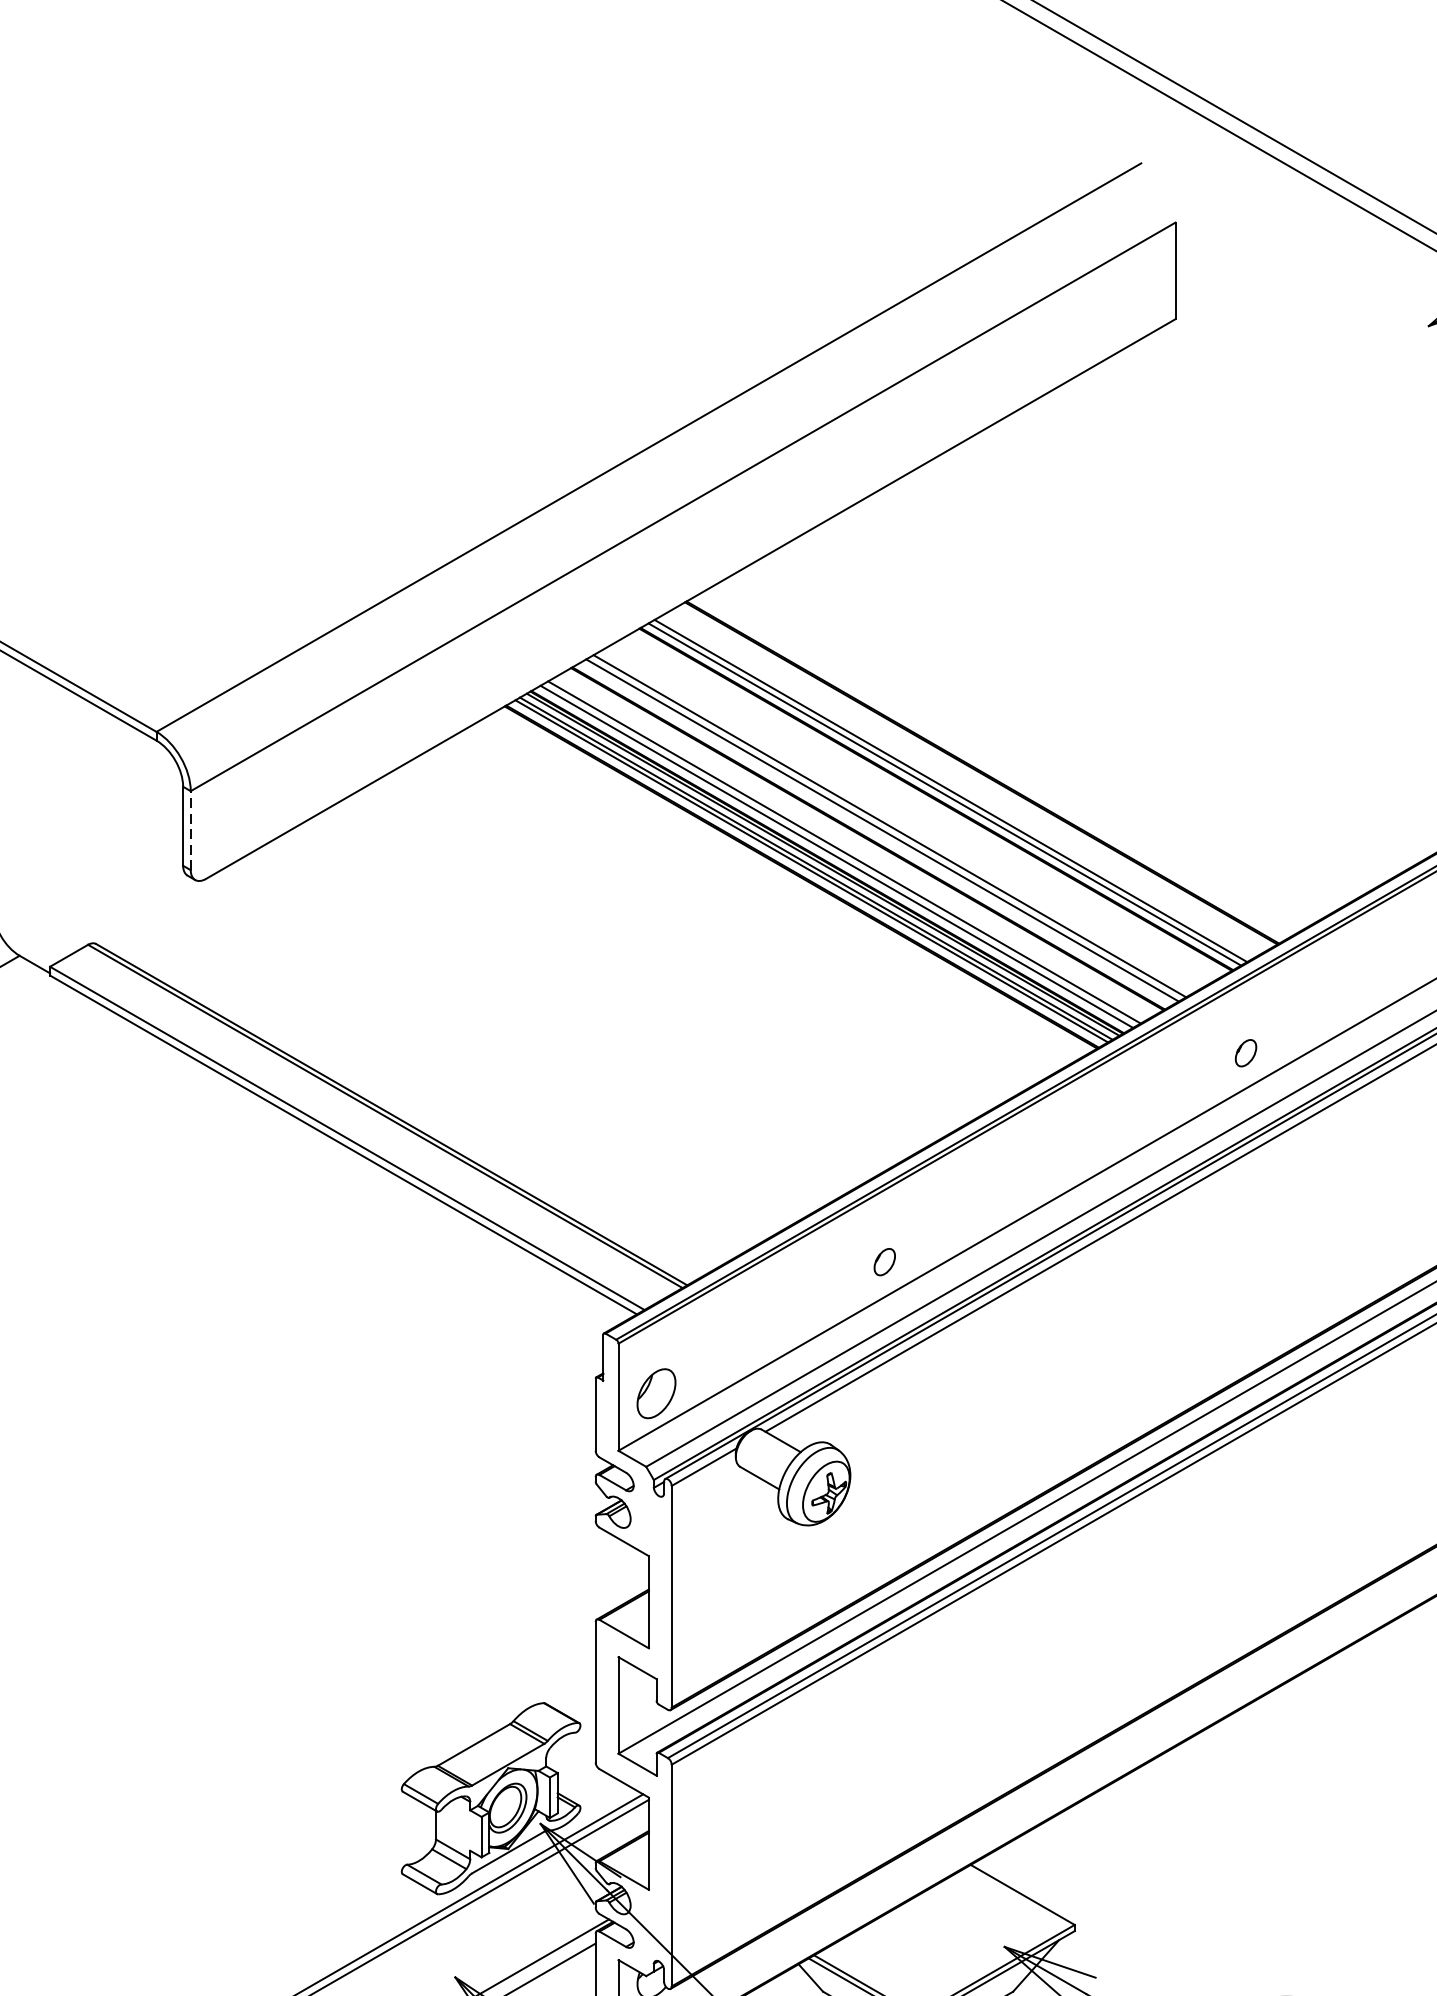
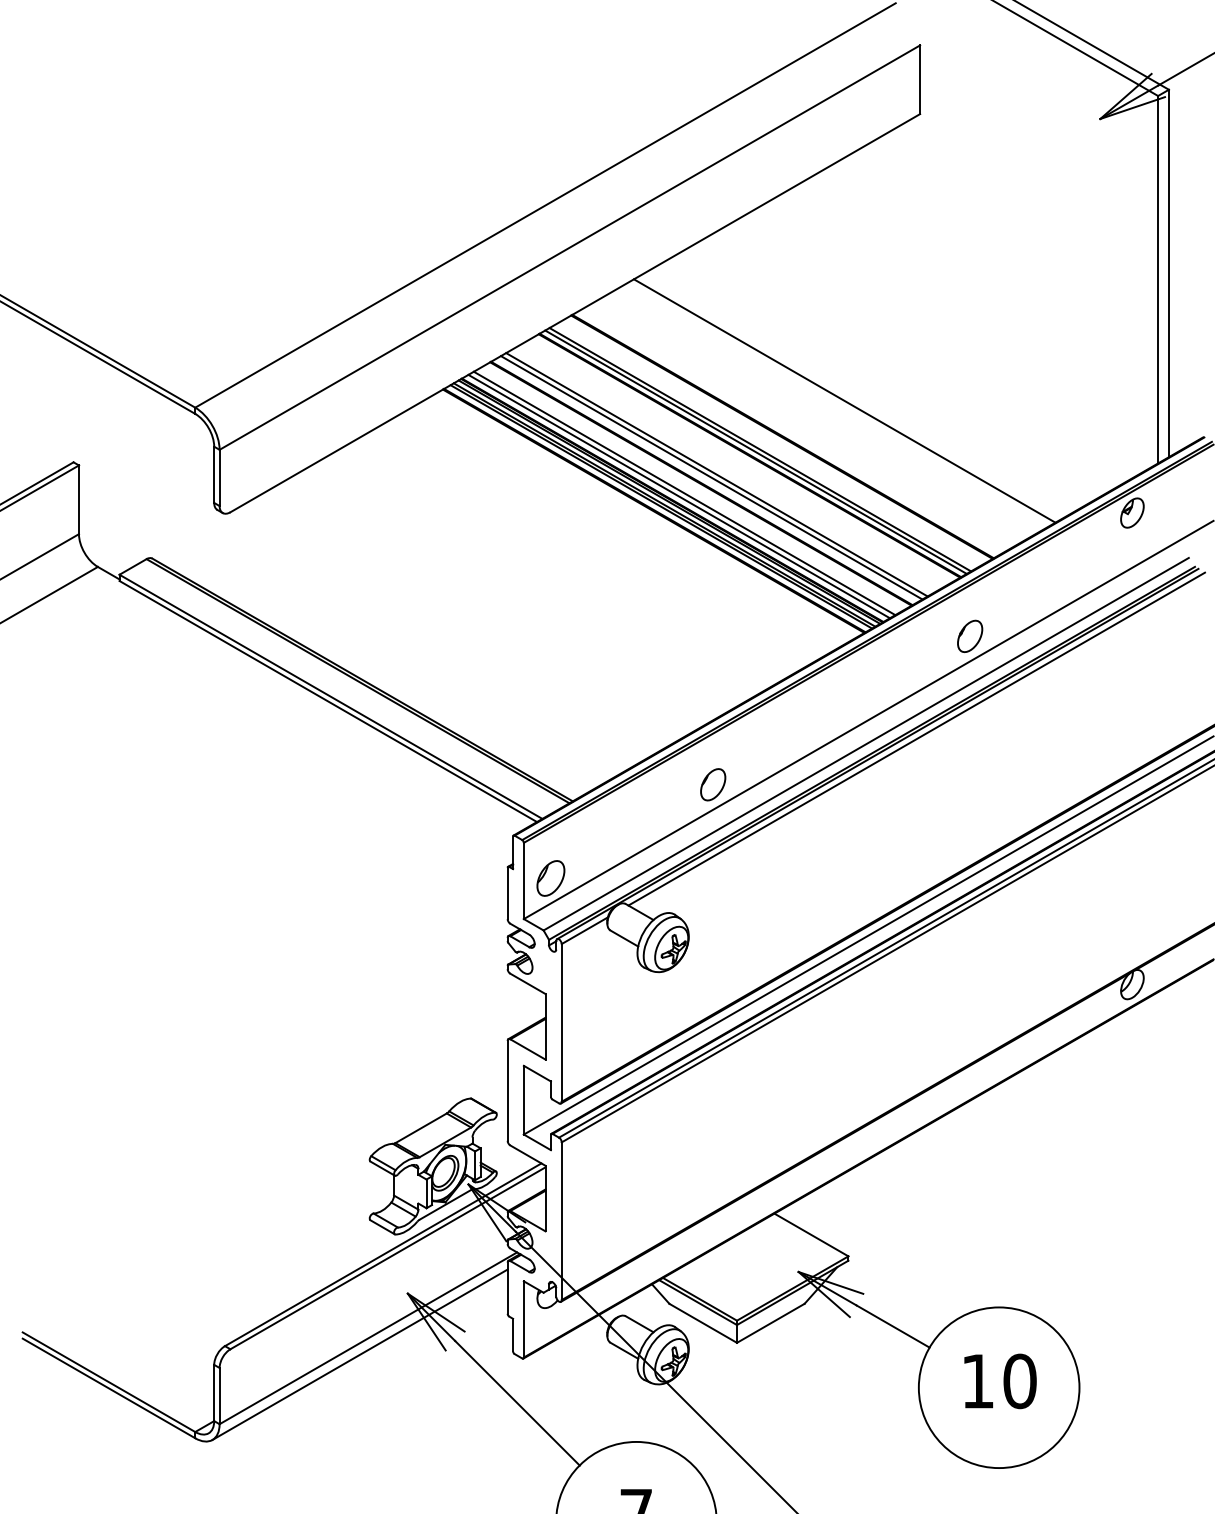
line: (1069, 721) -> (844, 400), added
line: (190, 830) -> (219, 477), dashed -> solid
part: (1246, 1052) -> (970, 635), size x1.67
part: (885, 1261) -> (713, 784), size x1.67

